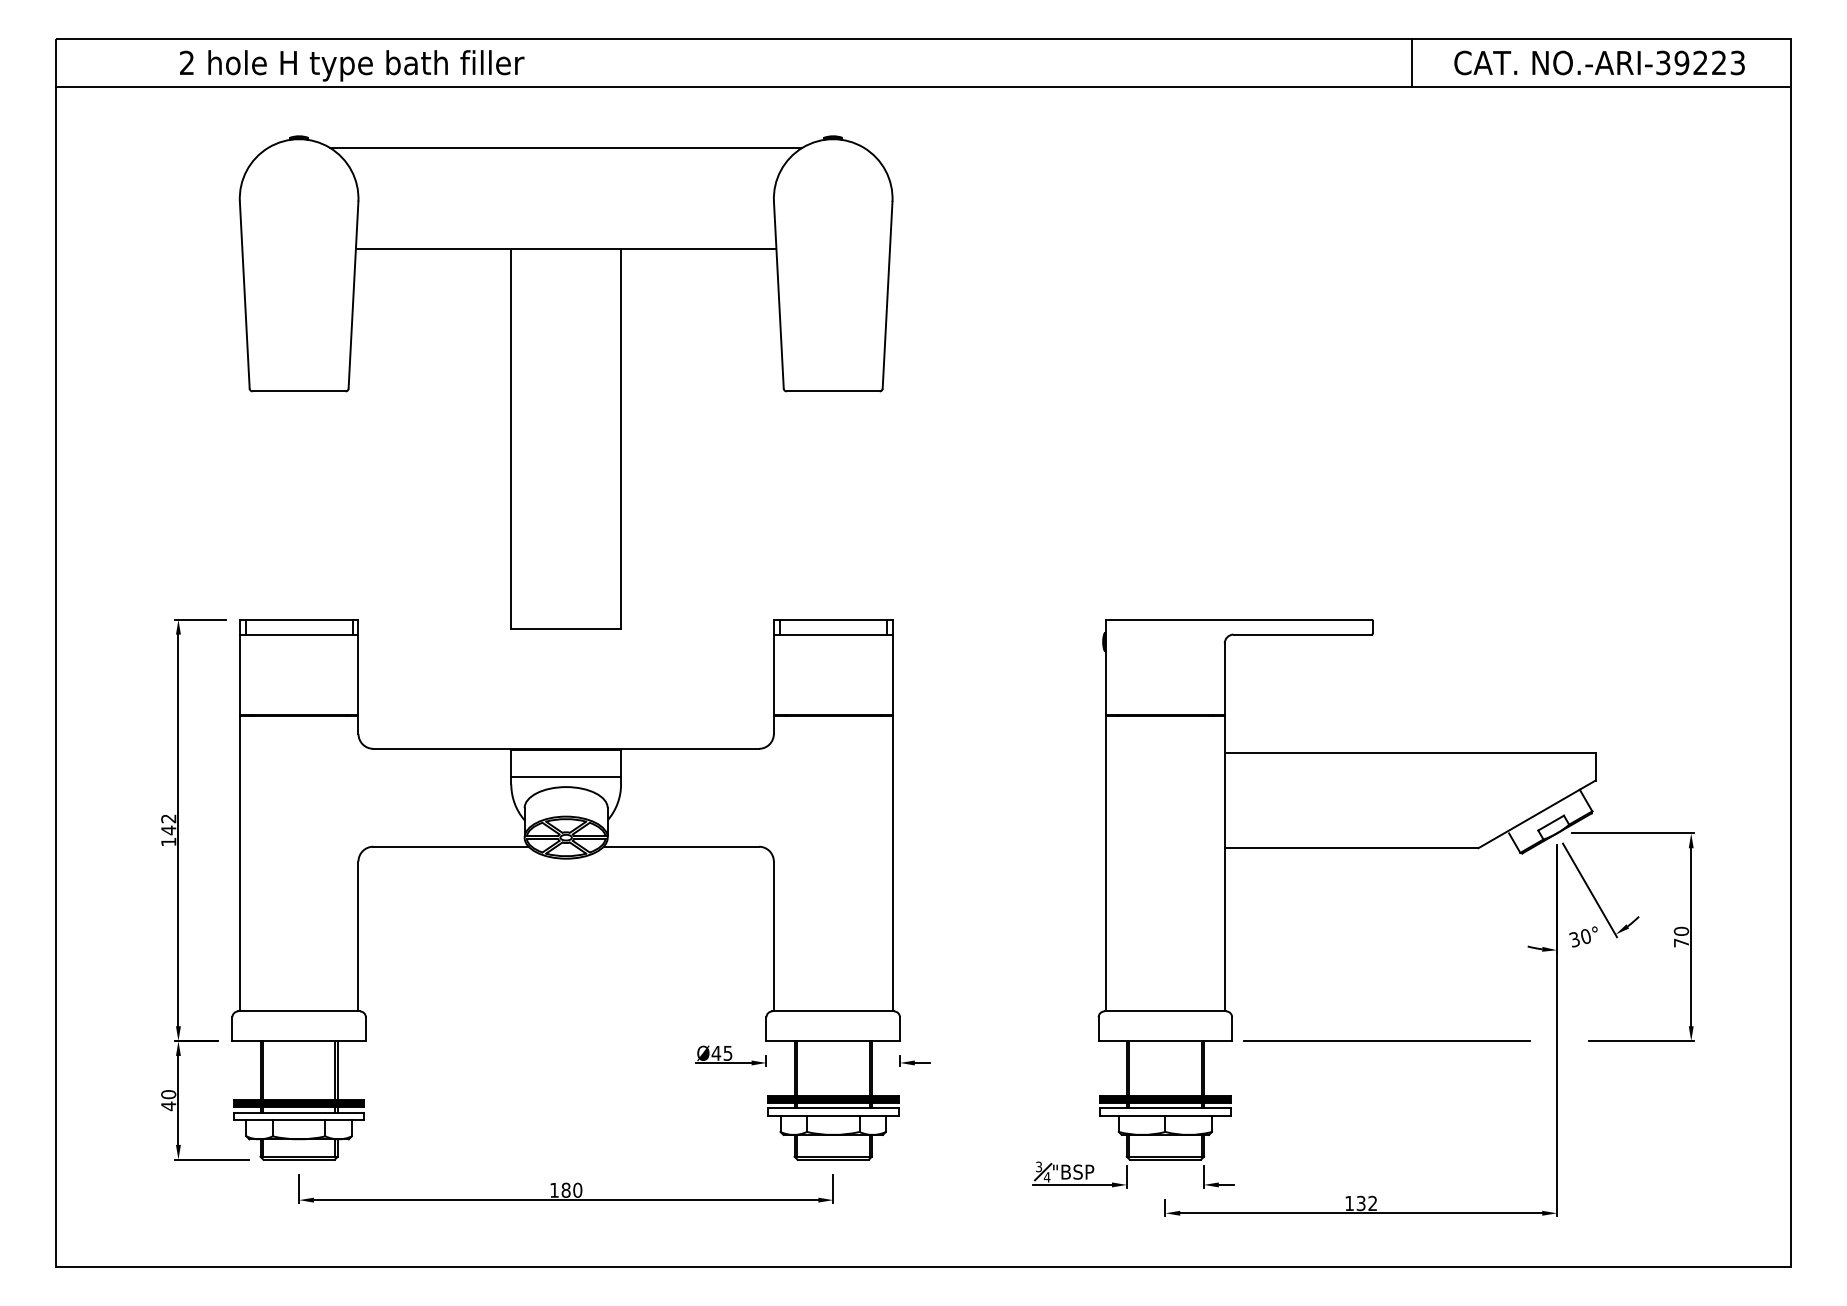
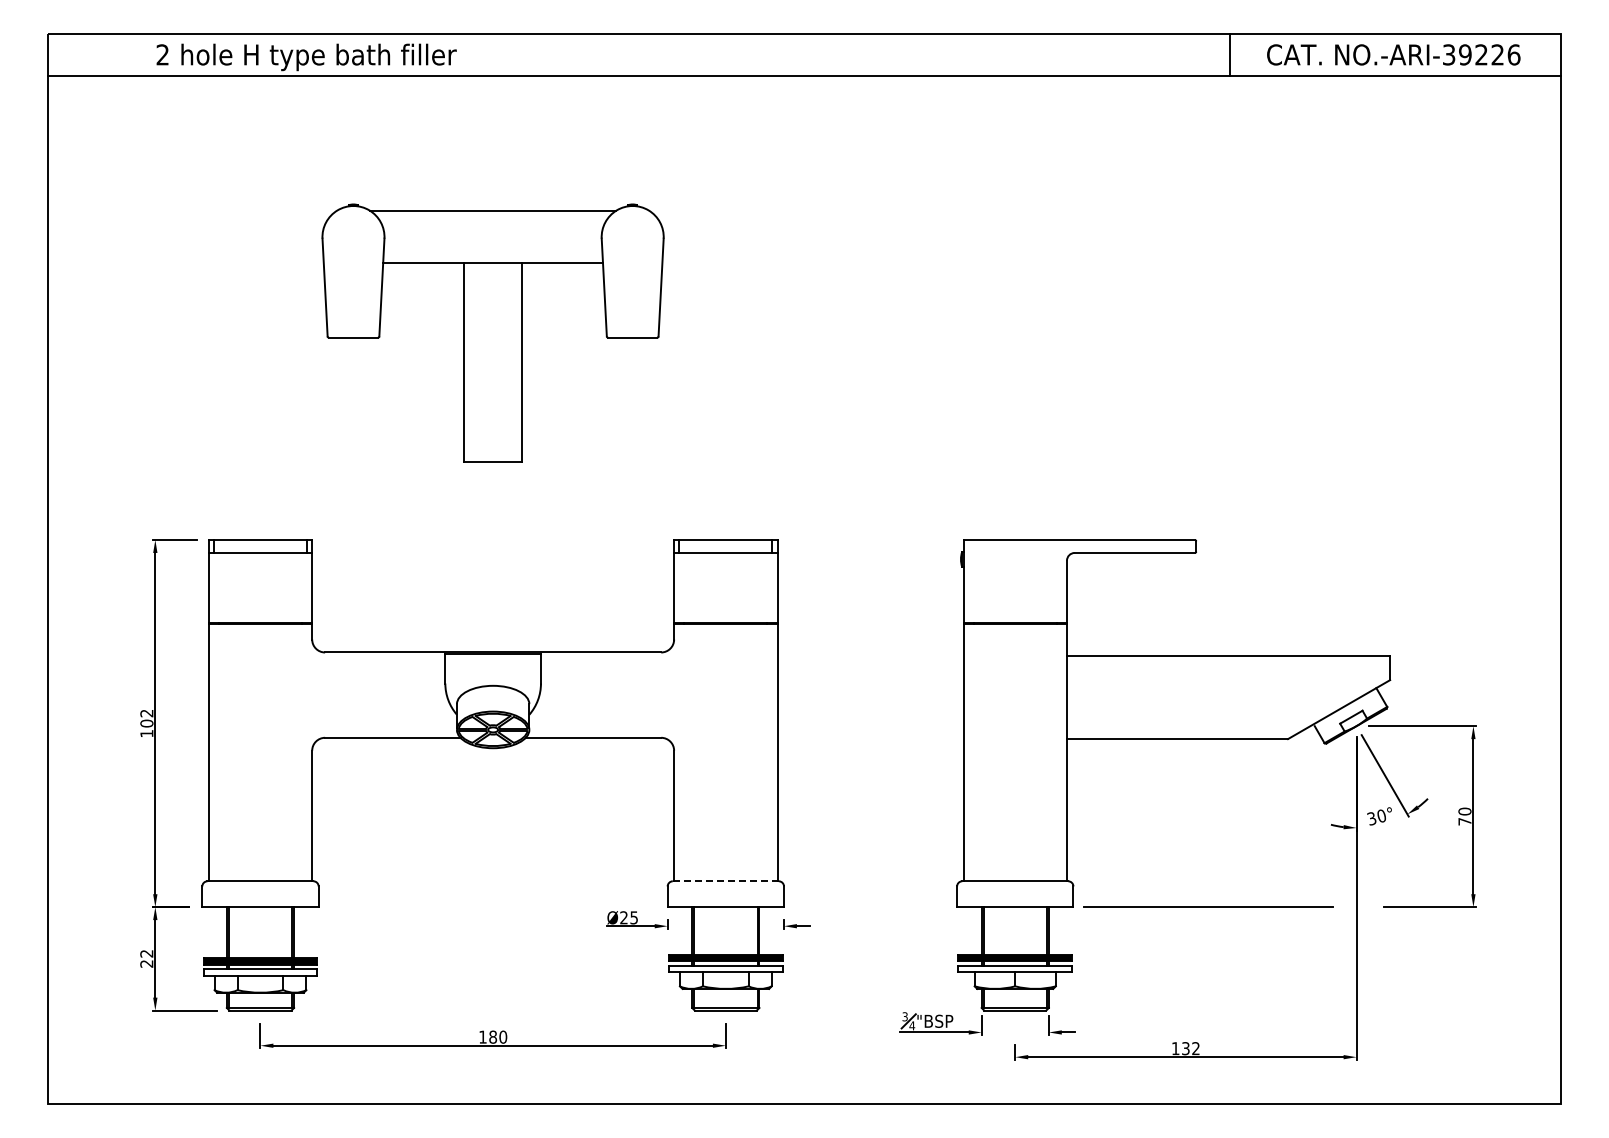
text: (1737, 62) -> (1513, 54), NO.-ARI-39223 -> NO.-ARI-39226
part: (565, 381) -> (492, 332), size x0.6
line: (565, 777) -> (492, 677), removed
text: (168, 830) -> (146, 723), 142 -> 102
line: (832, 1011) -> (725, 881), solid -> dashed
text: (715, 1052) -> (623, 917), Ø45 -> Ø25
text: (168, 1100) -> (146, 958), 40 -> 22

